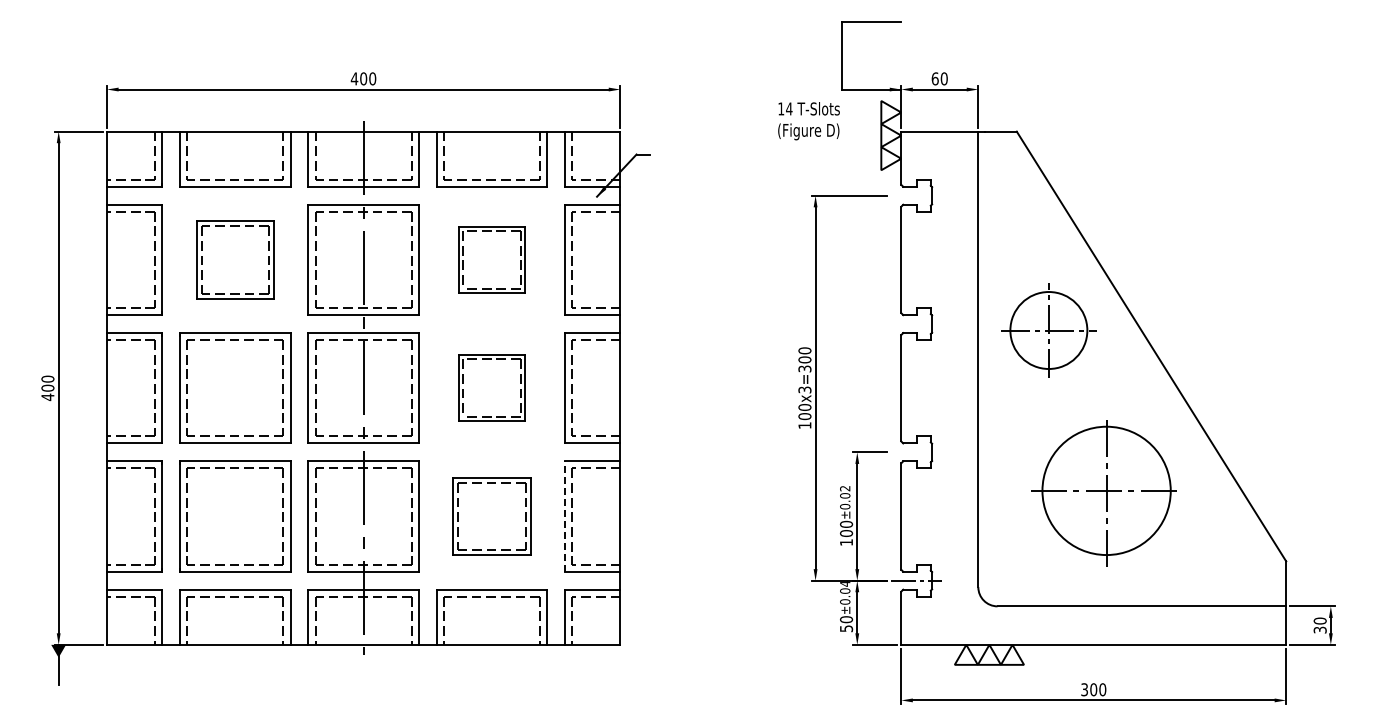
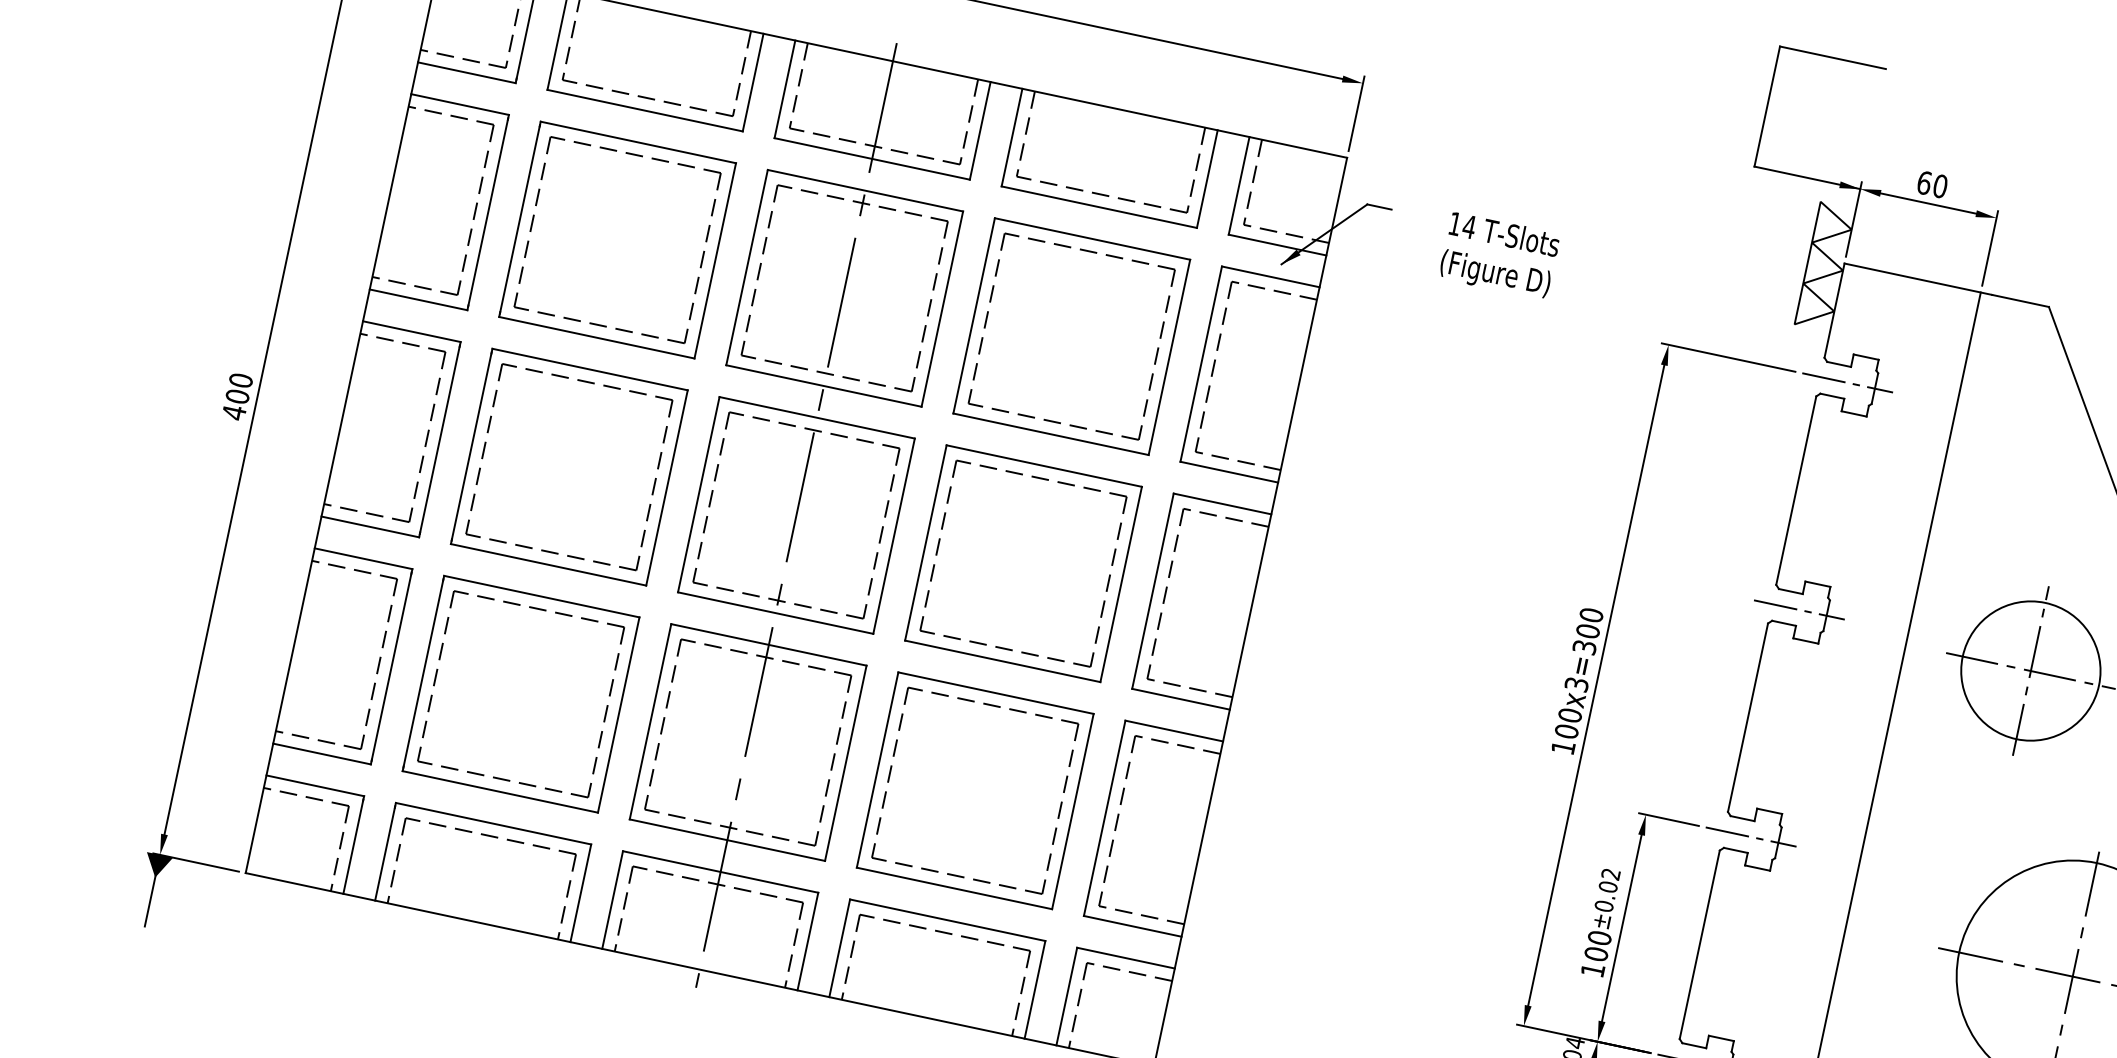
text: (808, 121) -> (1498, 256), moved
line: (916, 195) -> (1847, 382), added
part: (235, 259) -> (618, 239), size x1.43
part: (491, 259) -> (1071, 335), size x1.67
line: (916, 324) -> (1798, 610), added
part: (491, 387) -> (1022, 562), size x1.67
line: (916, 452) -> (1750, 837), added
part: (491, 516) -> (974, 790), size x1.43
line: (565, 516) -> (1105, 818), dashed -> solid

